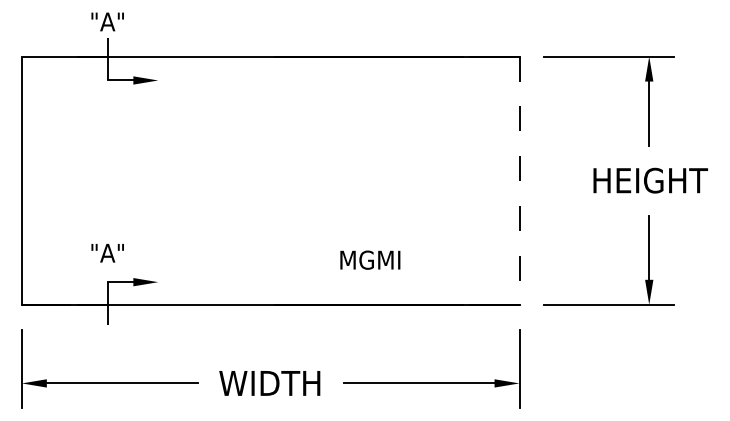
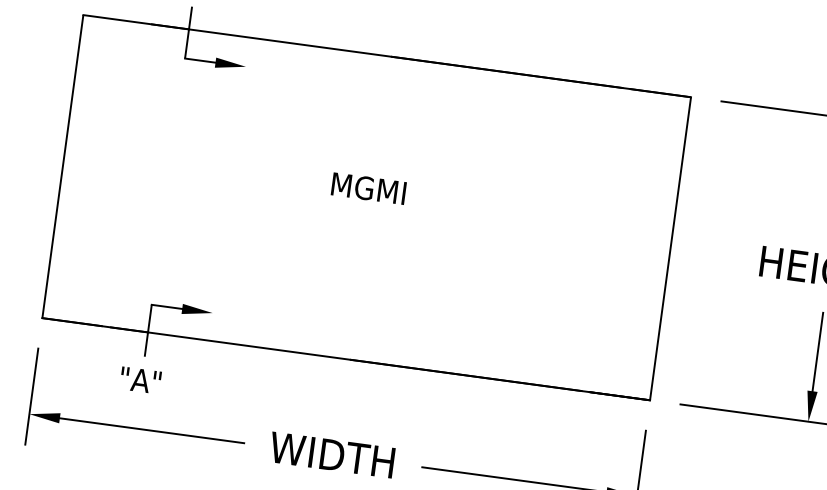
line: (519, 206) -> (666, 280), dashed -> solid
text: (107, 253) -> (140, 380), moved
text: (370, 259) -> (369, 187), moved

